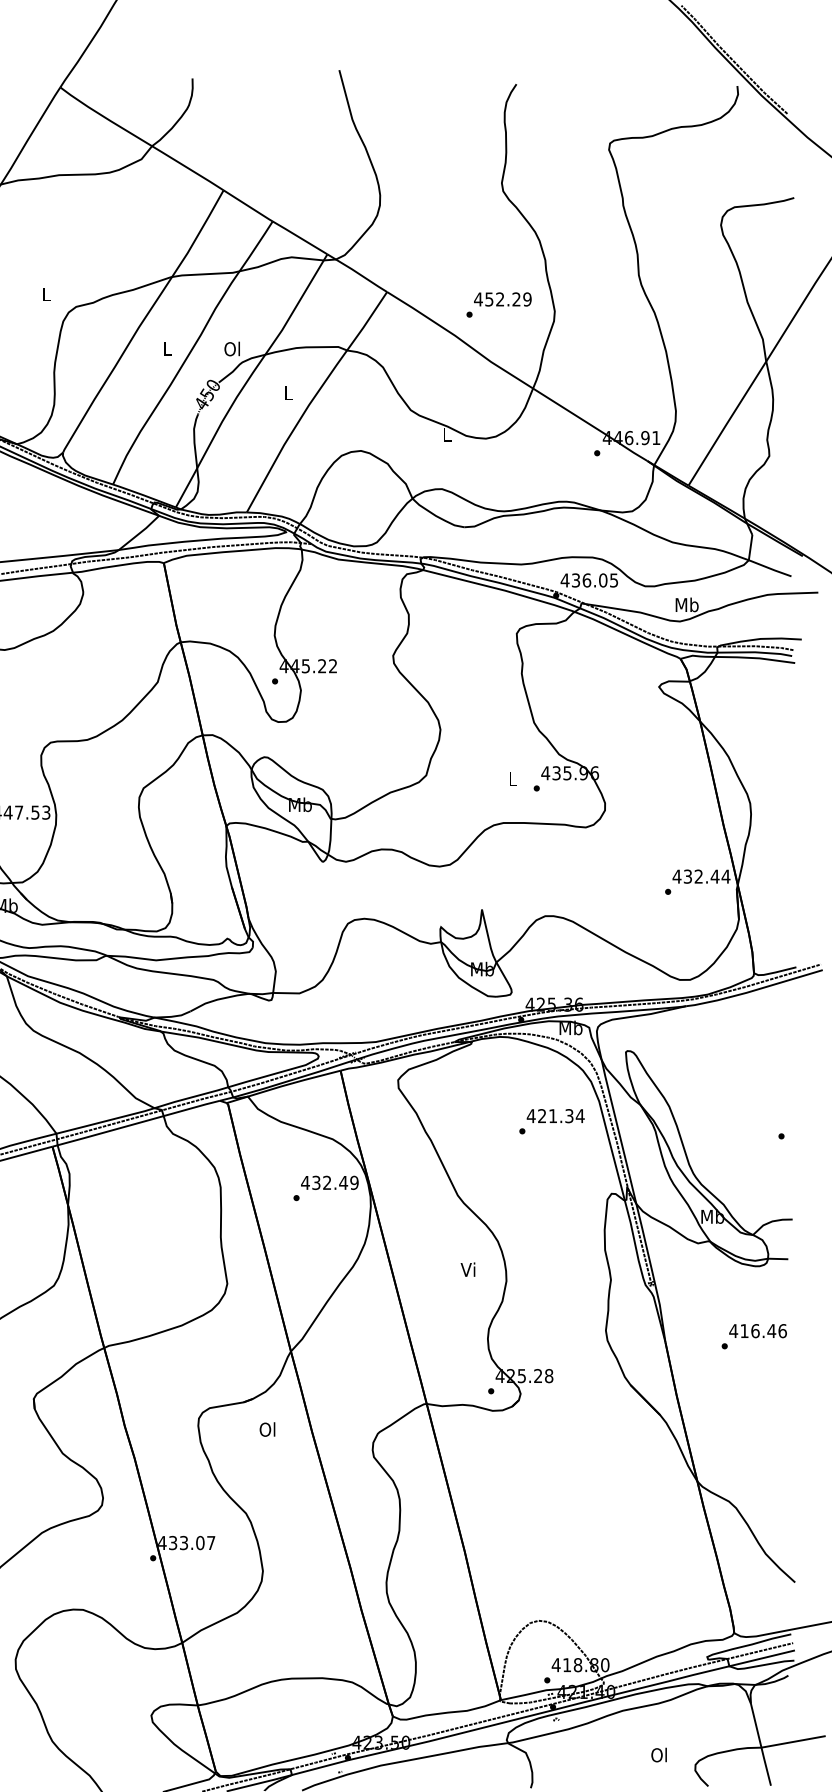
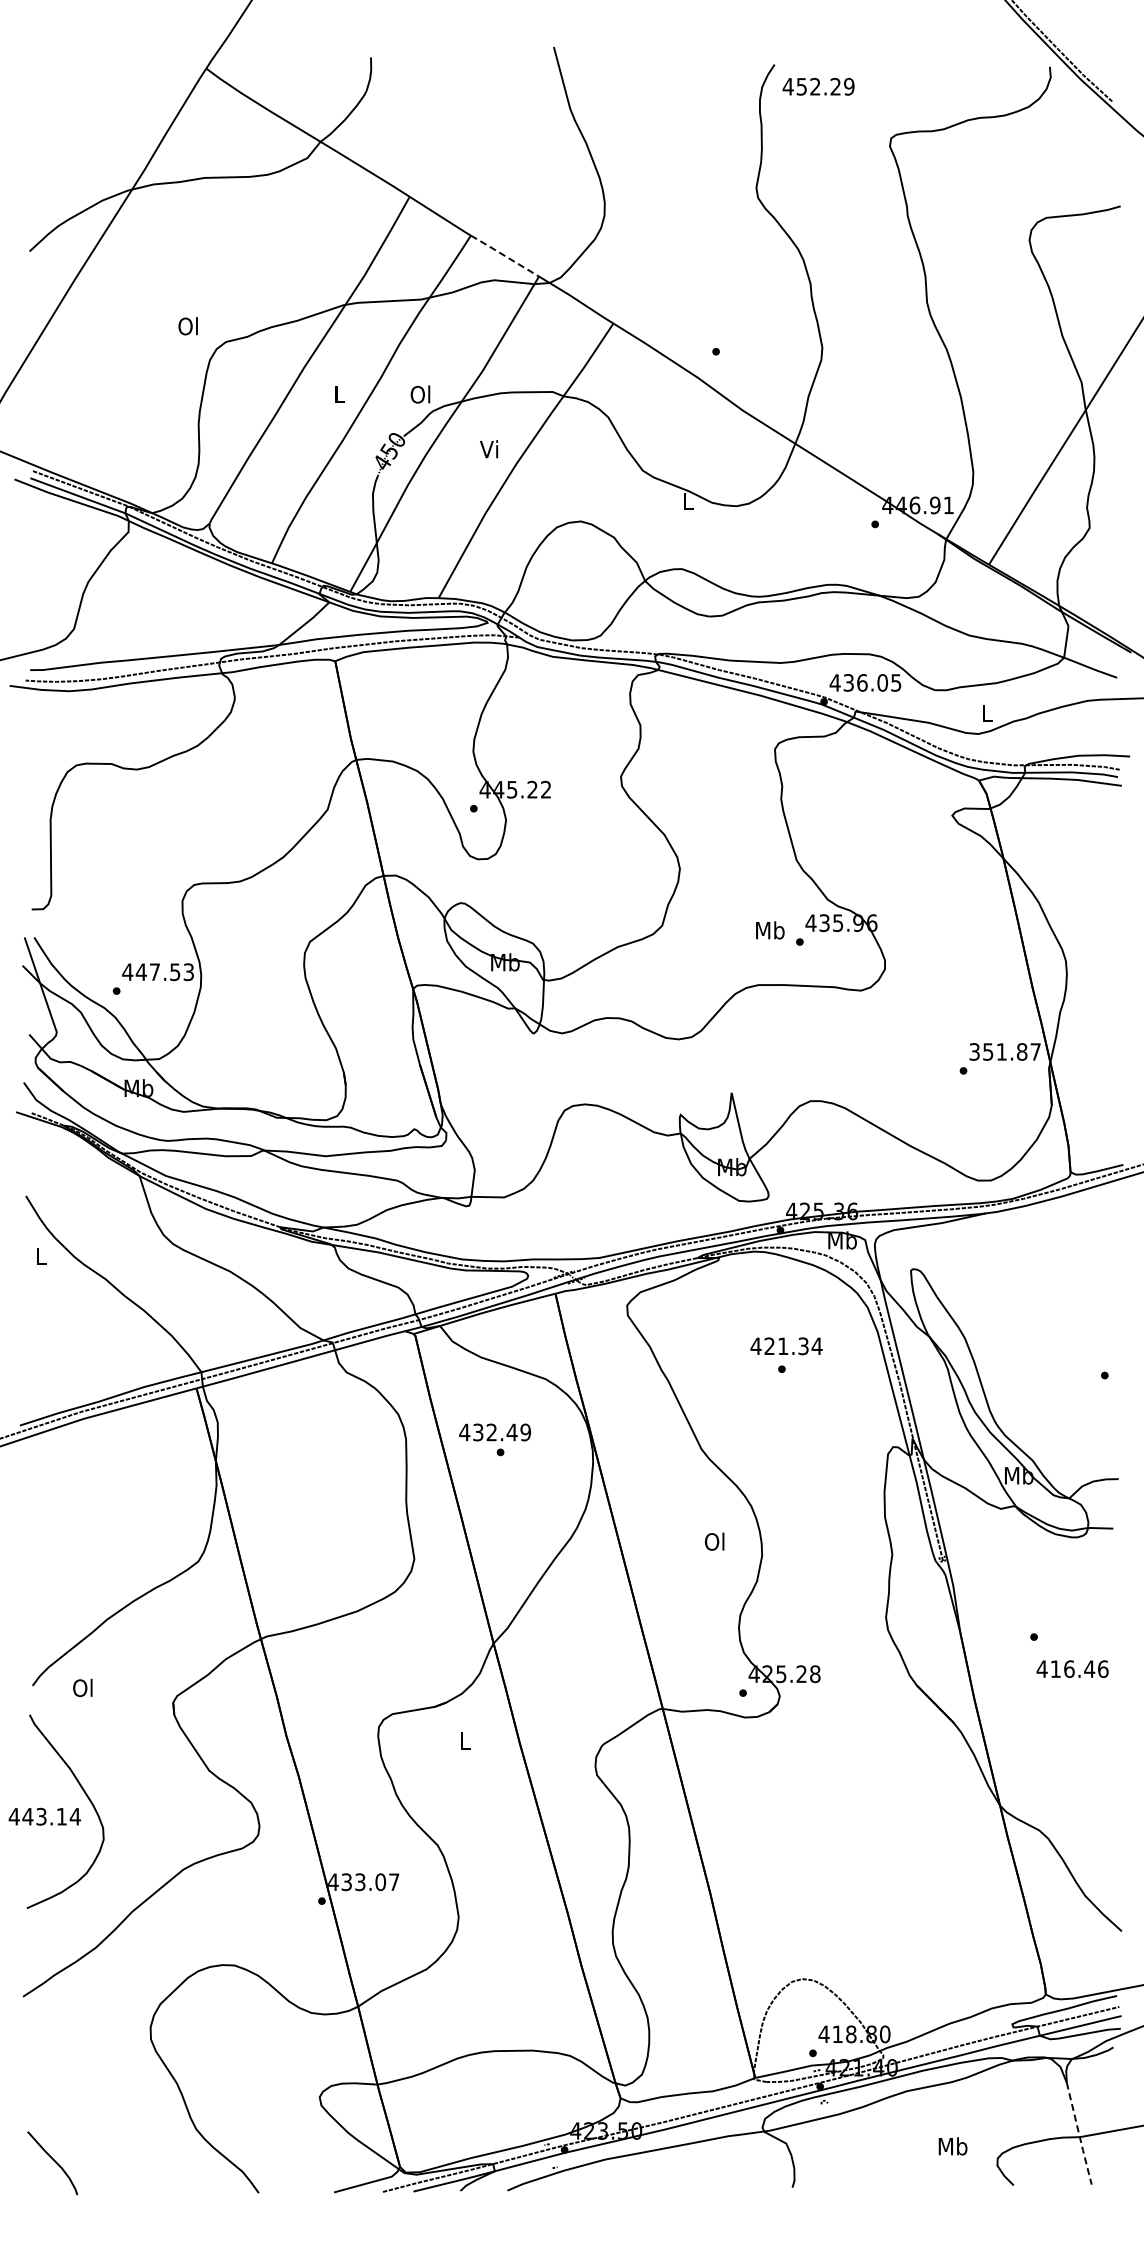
line: (300, 238) -> (505, 256), solid -> dashed
text: (45, 294) -> (187, 326), L -> Ol
text: (502, 299) -> (818, 86), moved
text: (287, 393) -> (489, 449), L -> Vi
text: (687, 605) -> (987, 713), Mb -> L
text: (513, 779) -> (770, 930), L -> Mb
text: (701, 876) -> (1005, 1051), 432.44 -> 351.87
text: (555, 1116) -> (786, 1346), moved
text: (329, 1182) -> (494, 1432), moved
text: (468, 1269) -> (714, 1541), Vi -> Ol
text: (757, 1331) -> (1072, 1669), moved
text: (267, 1429) -> (464, 1740), Ol -> L
line: (761, 1745) -> (1079, 2134), solid -> dashed
text: (659, 1755) -> (952, 2146), Ol -> Mb

